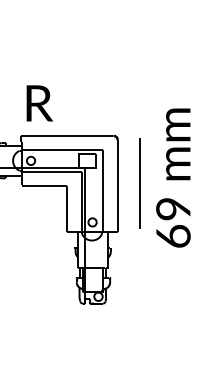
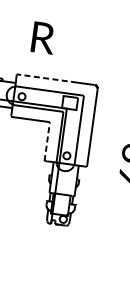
text: (39, 103) -> (43, 38), moved
line: (57, 135) -> (47, 78), solid -> dashed
line: (139, 183) -> (111, 128), removed
line: (67, 209) -> (47, 142), solid -> dashed

